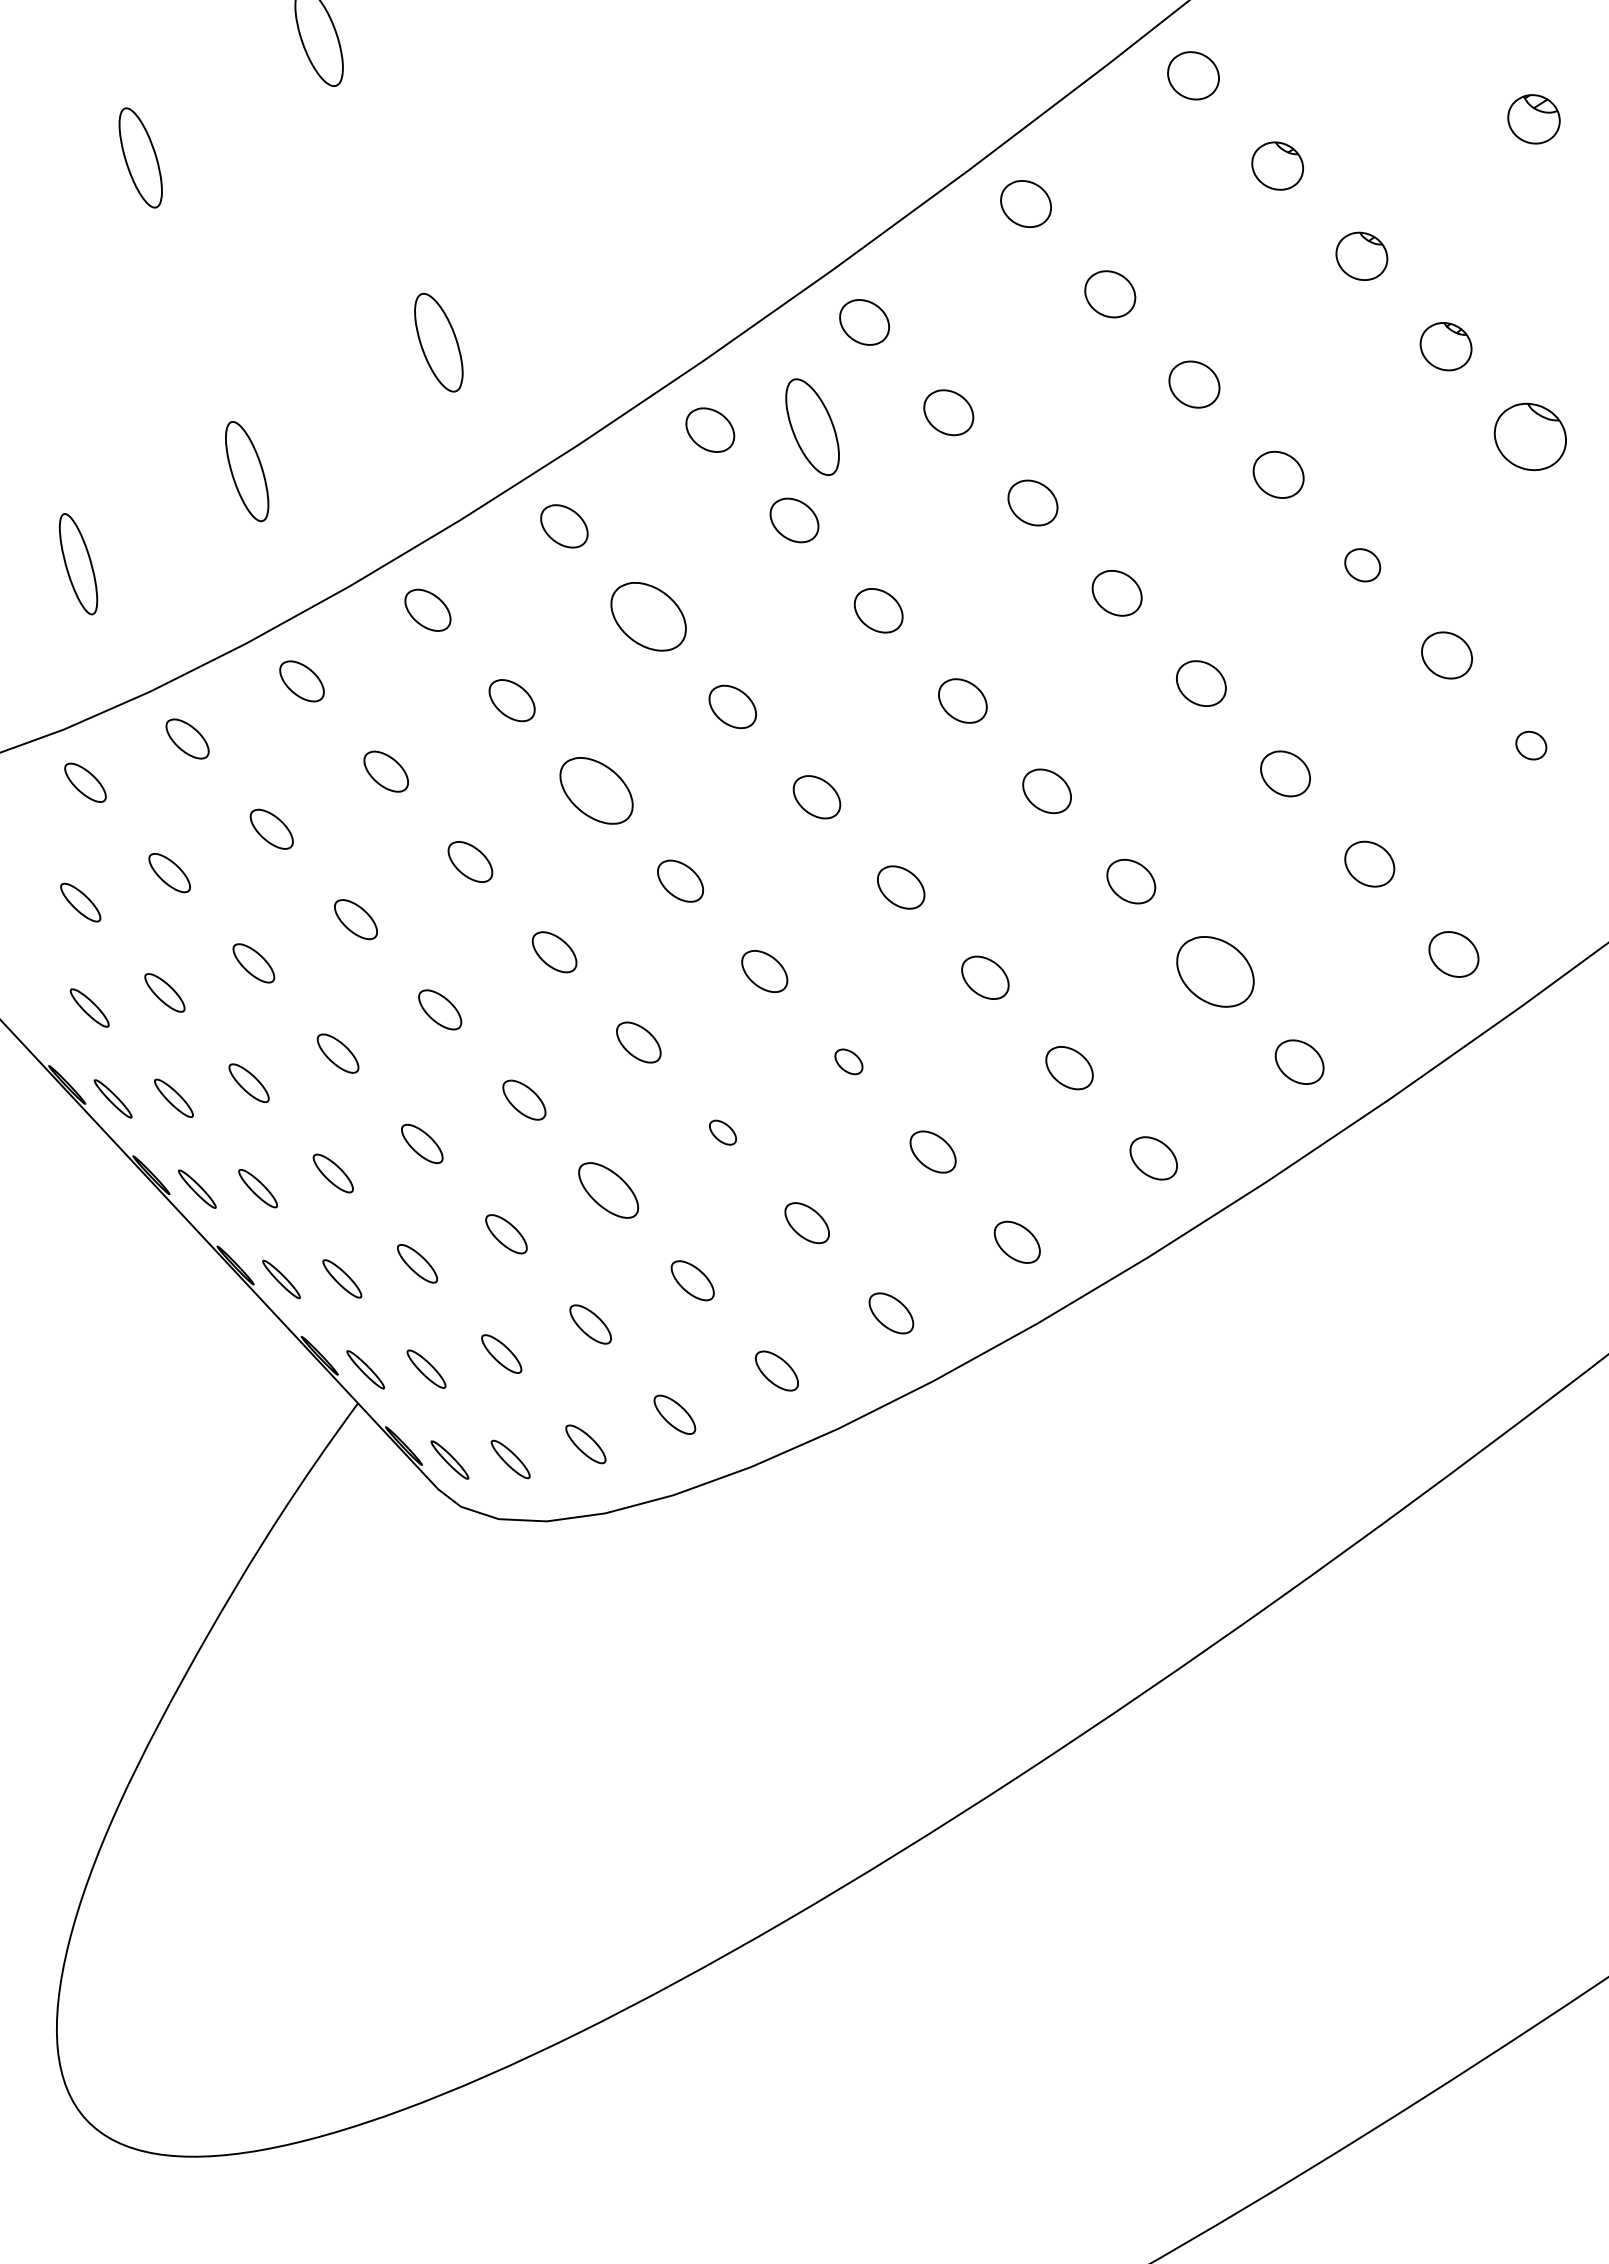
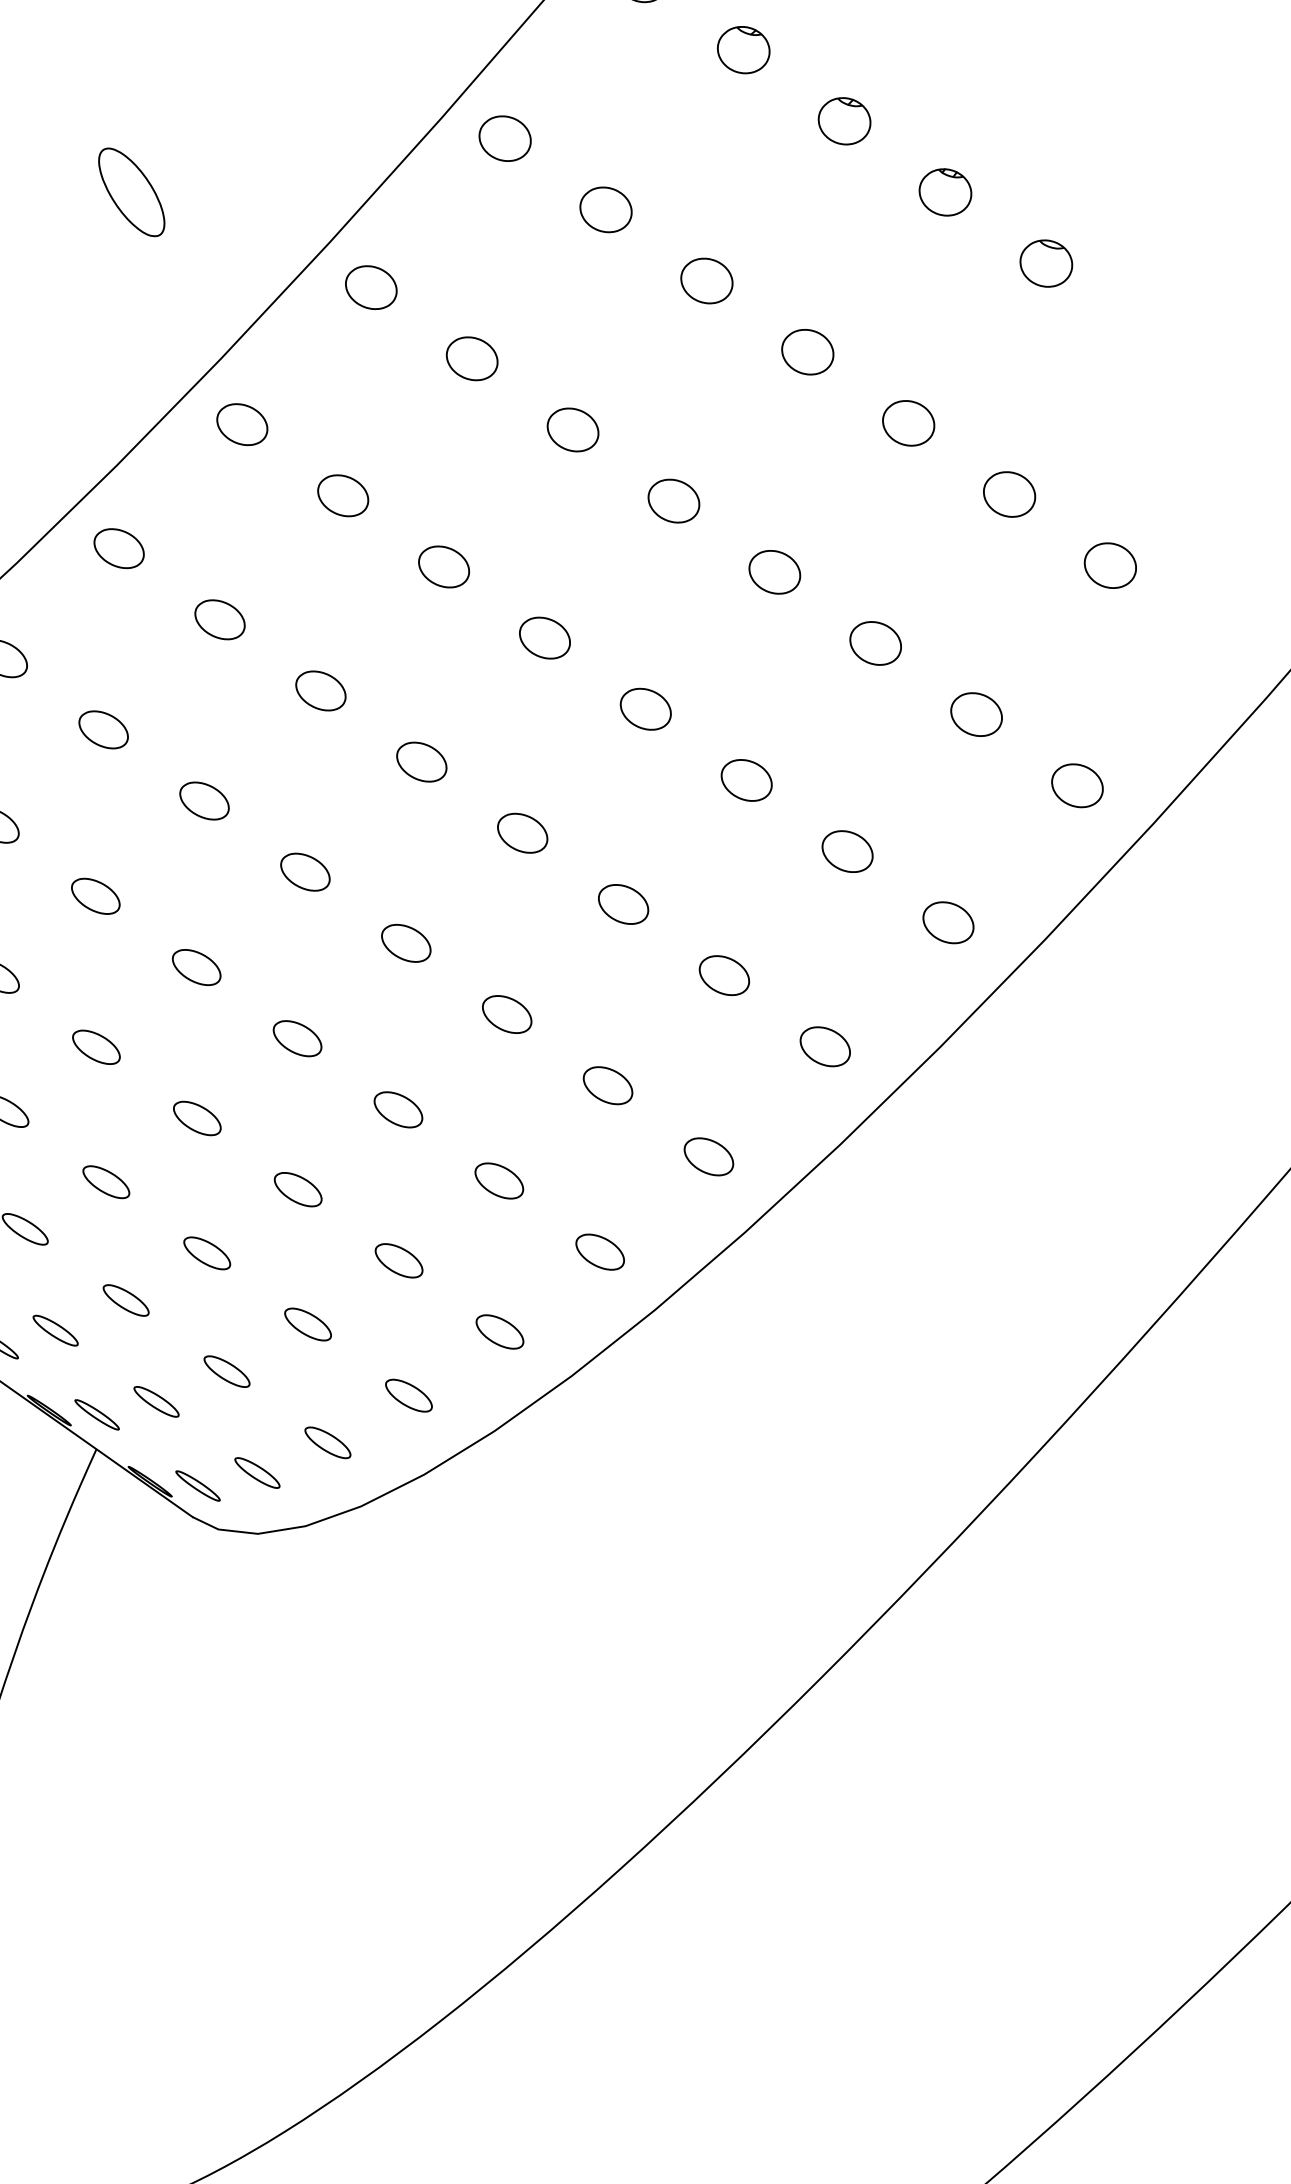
part: (812, 426) -> (131, 191), moved
part: (1529, 436) -> (1045, 263), size x0.71
part: (1362, 565) -> (908, 423), size x1.43
part: (648, 616) -> (219, 619), size x0.62
part: (1531, 745) -> (1110, 565), size x1.67
part: (595, 790) -> (203, 800), size x0.62
part: (1215, 971) -> (847, 851), size x0.62
part: (848, 1061) -> (506, 1014), size x1.67
part: (722, 1132) -> (397, 1109), size x1.67
part: (608, 1190) -> (298, 1189), size x0.71

